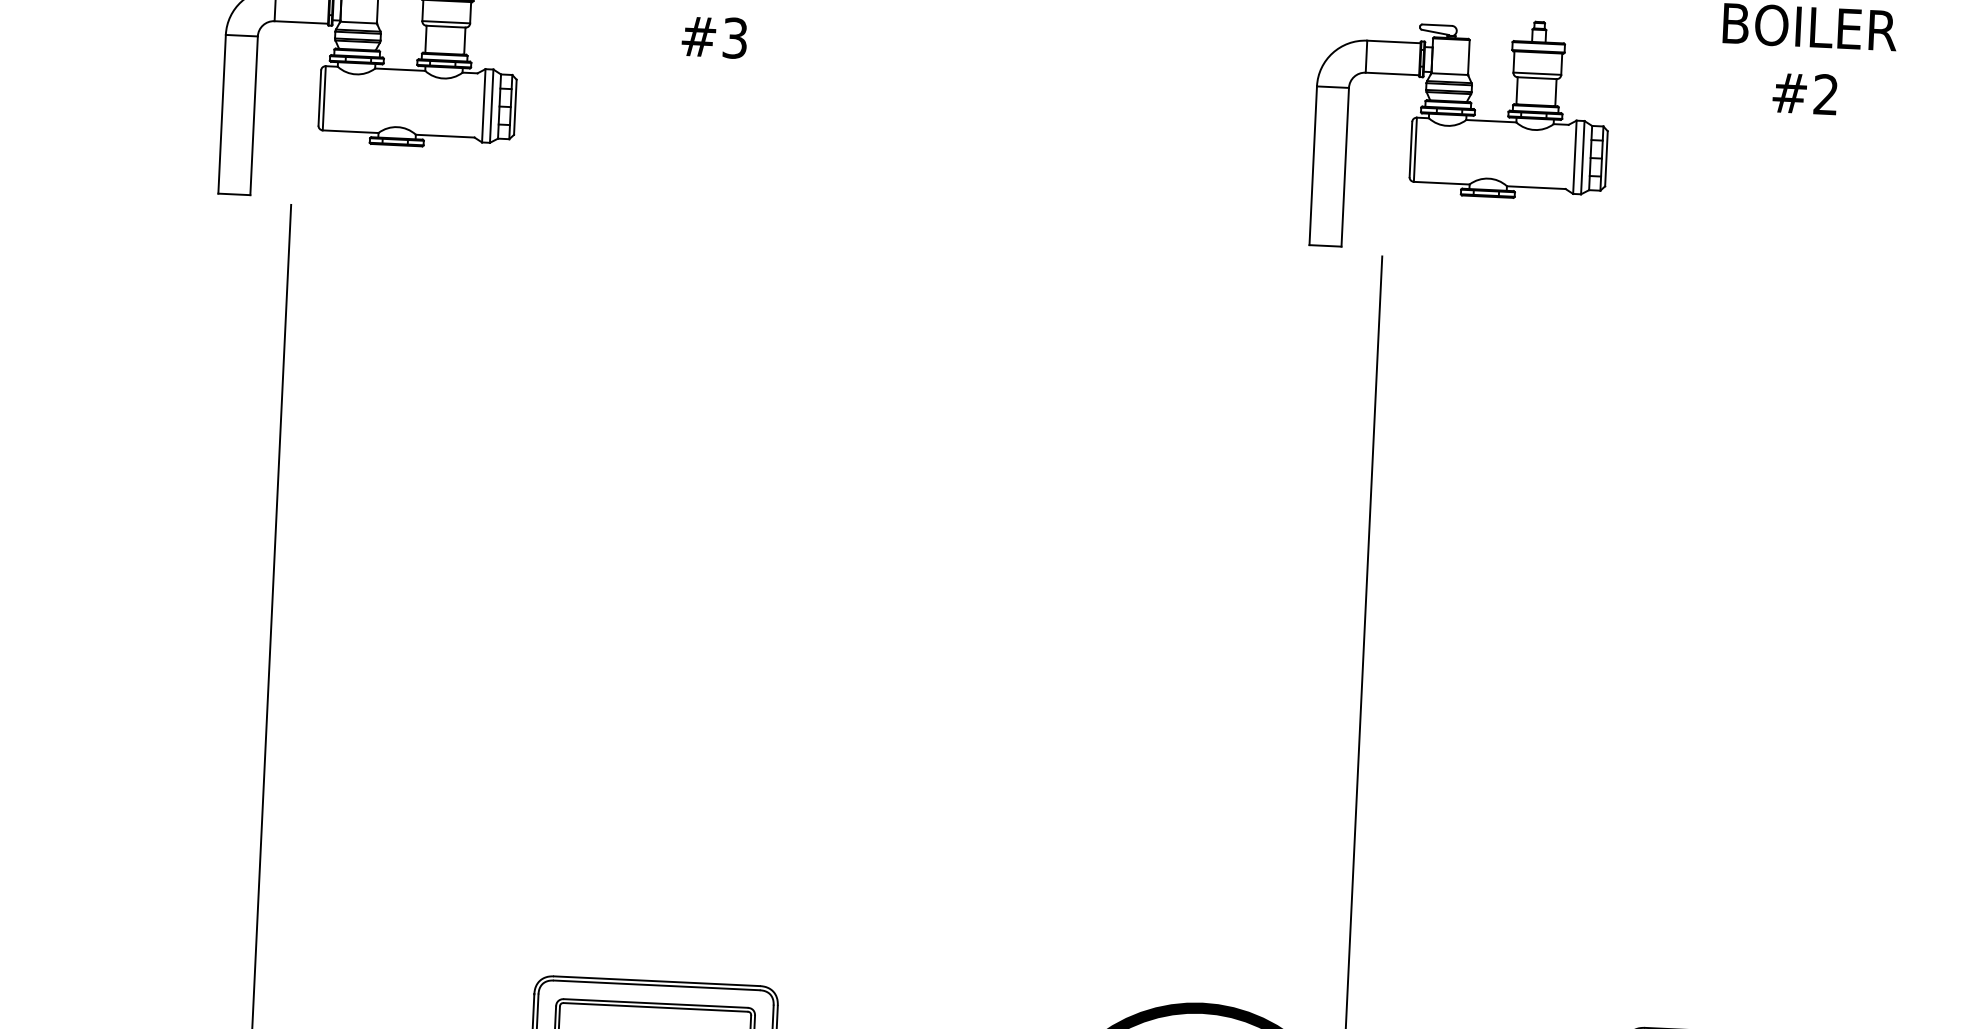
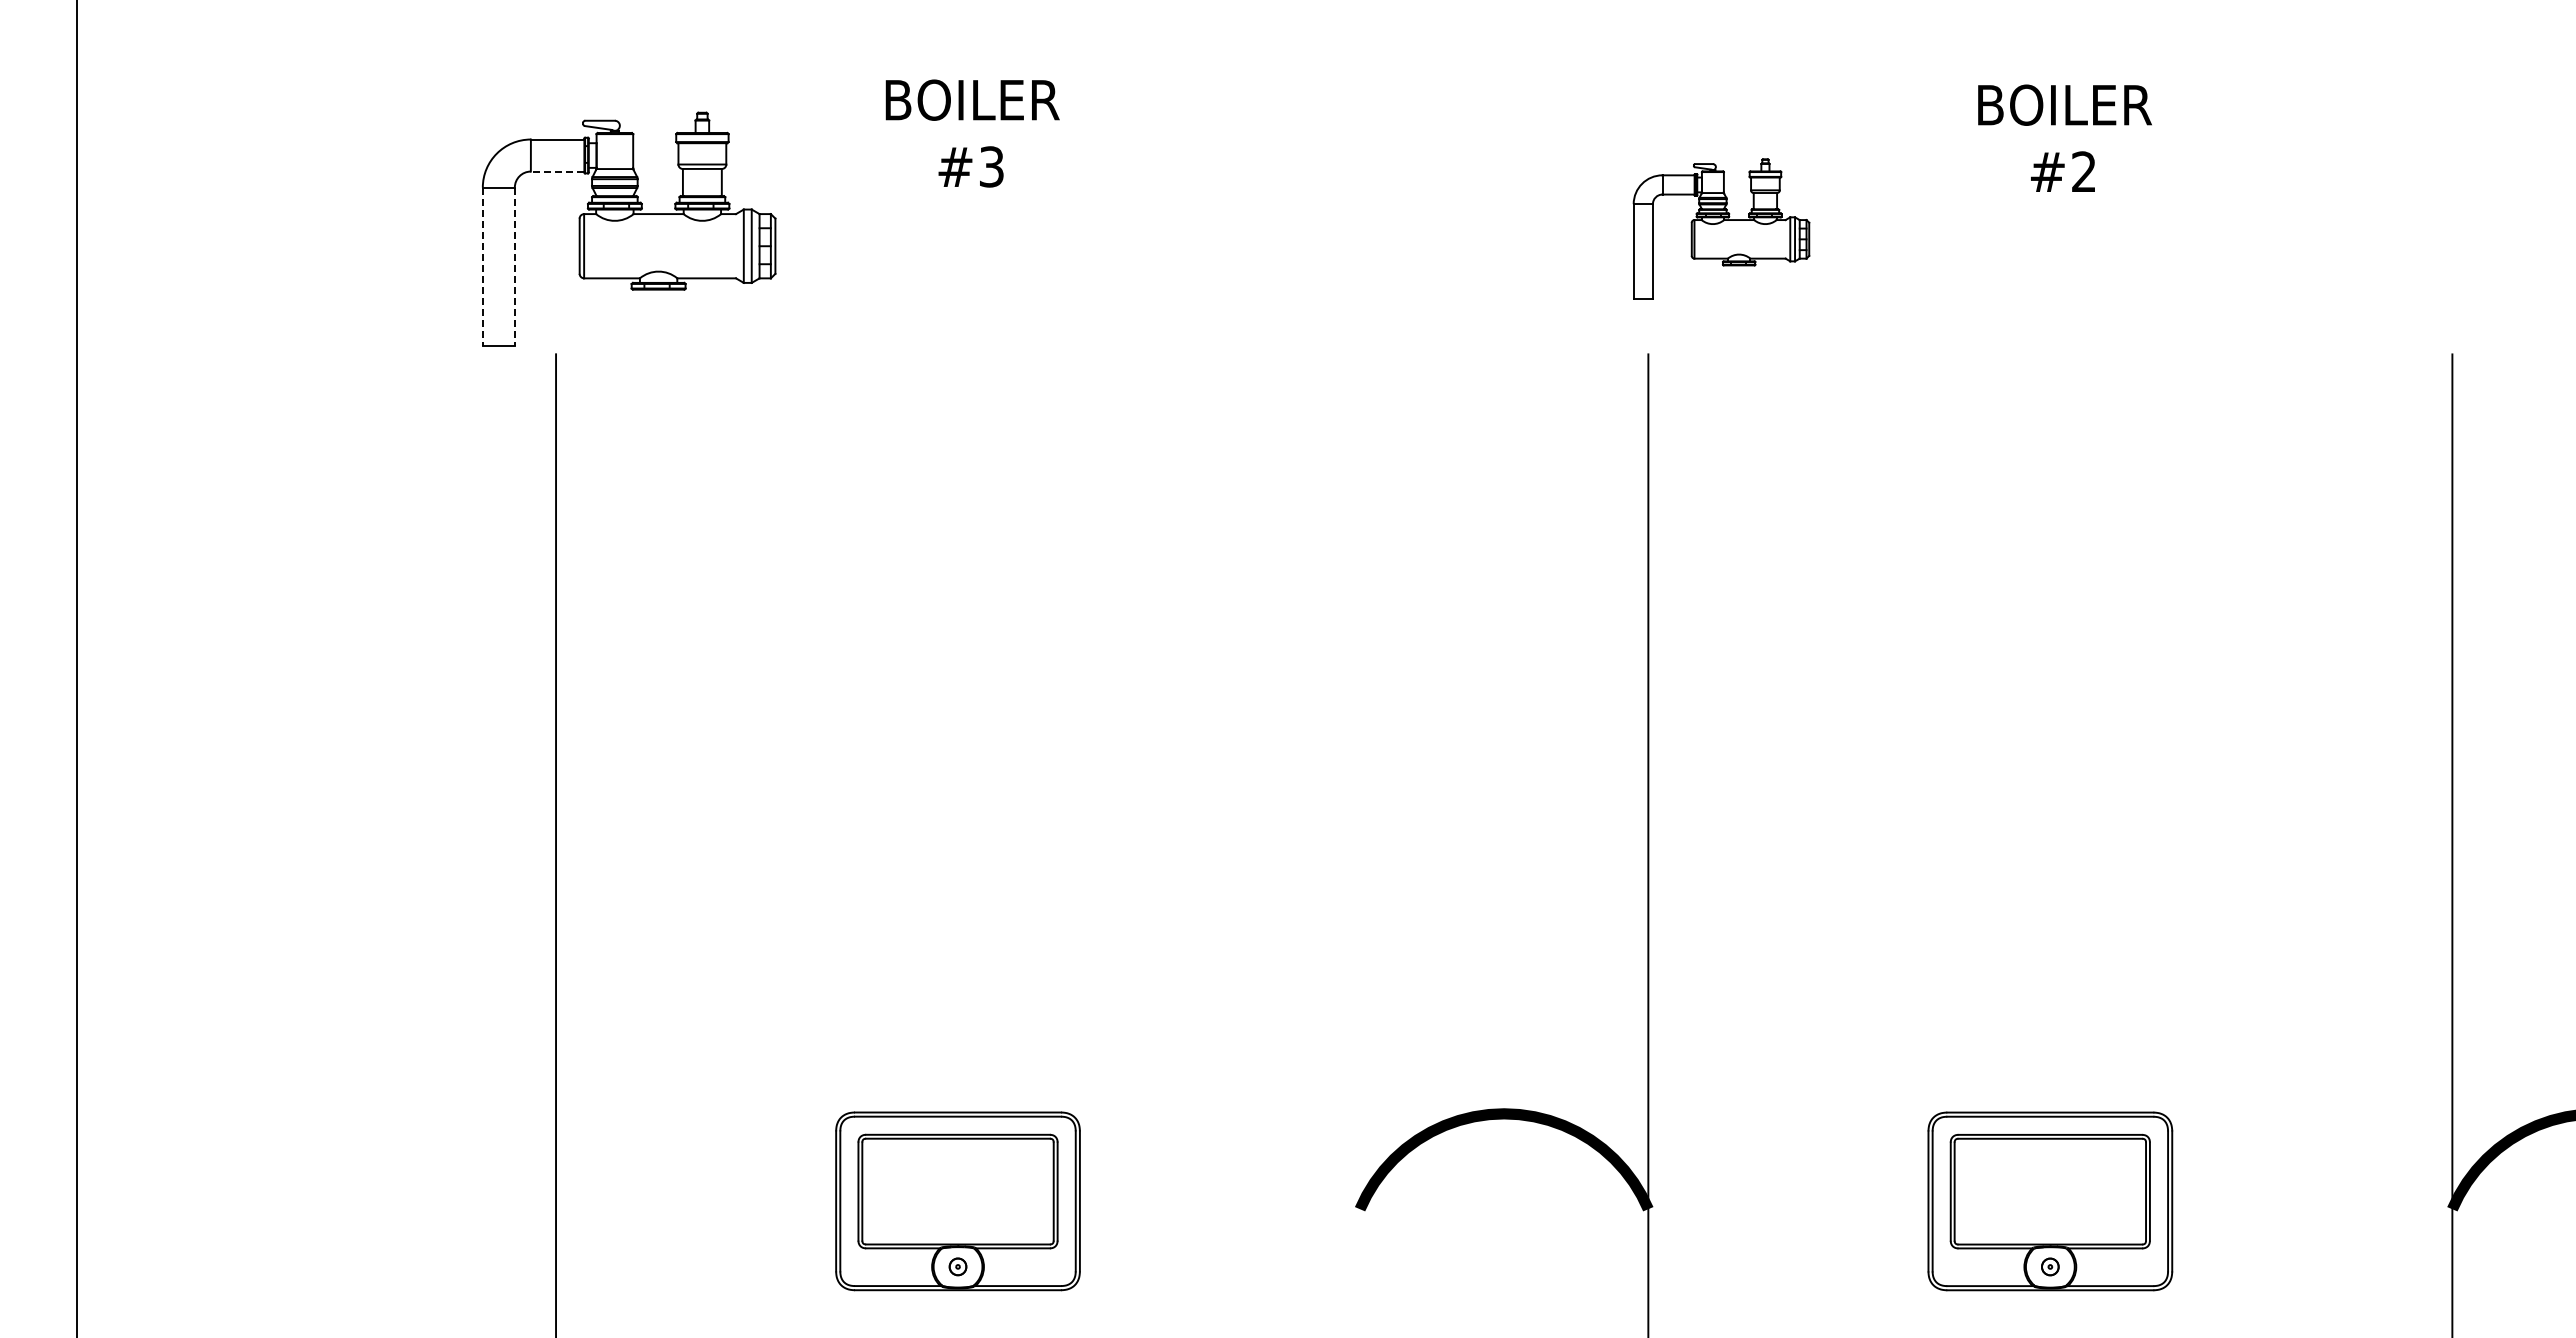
line: (301, 22) -> (557, 171), solid -> dashed
line: (221, 114) -> (482, 267), solid -> dashed
line: (253, 116) -> (514, 267), solid -> dashed
part: (1461, 134) -> (1721, 228), size x0.6

